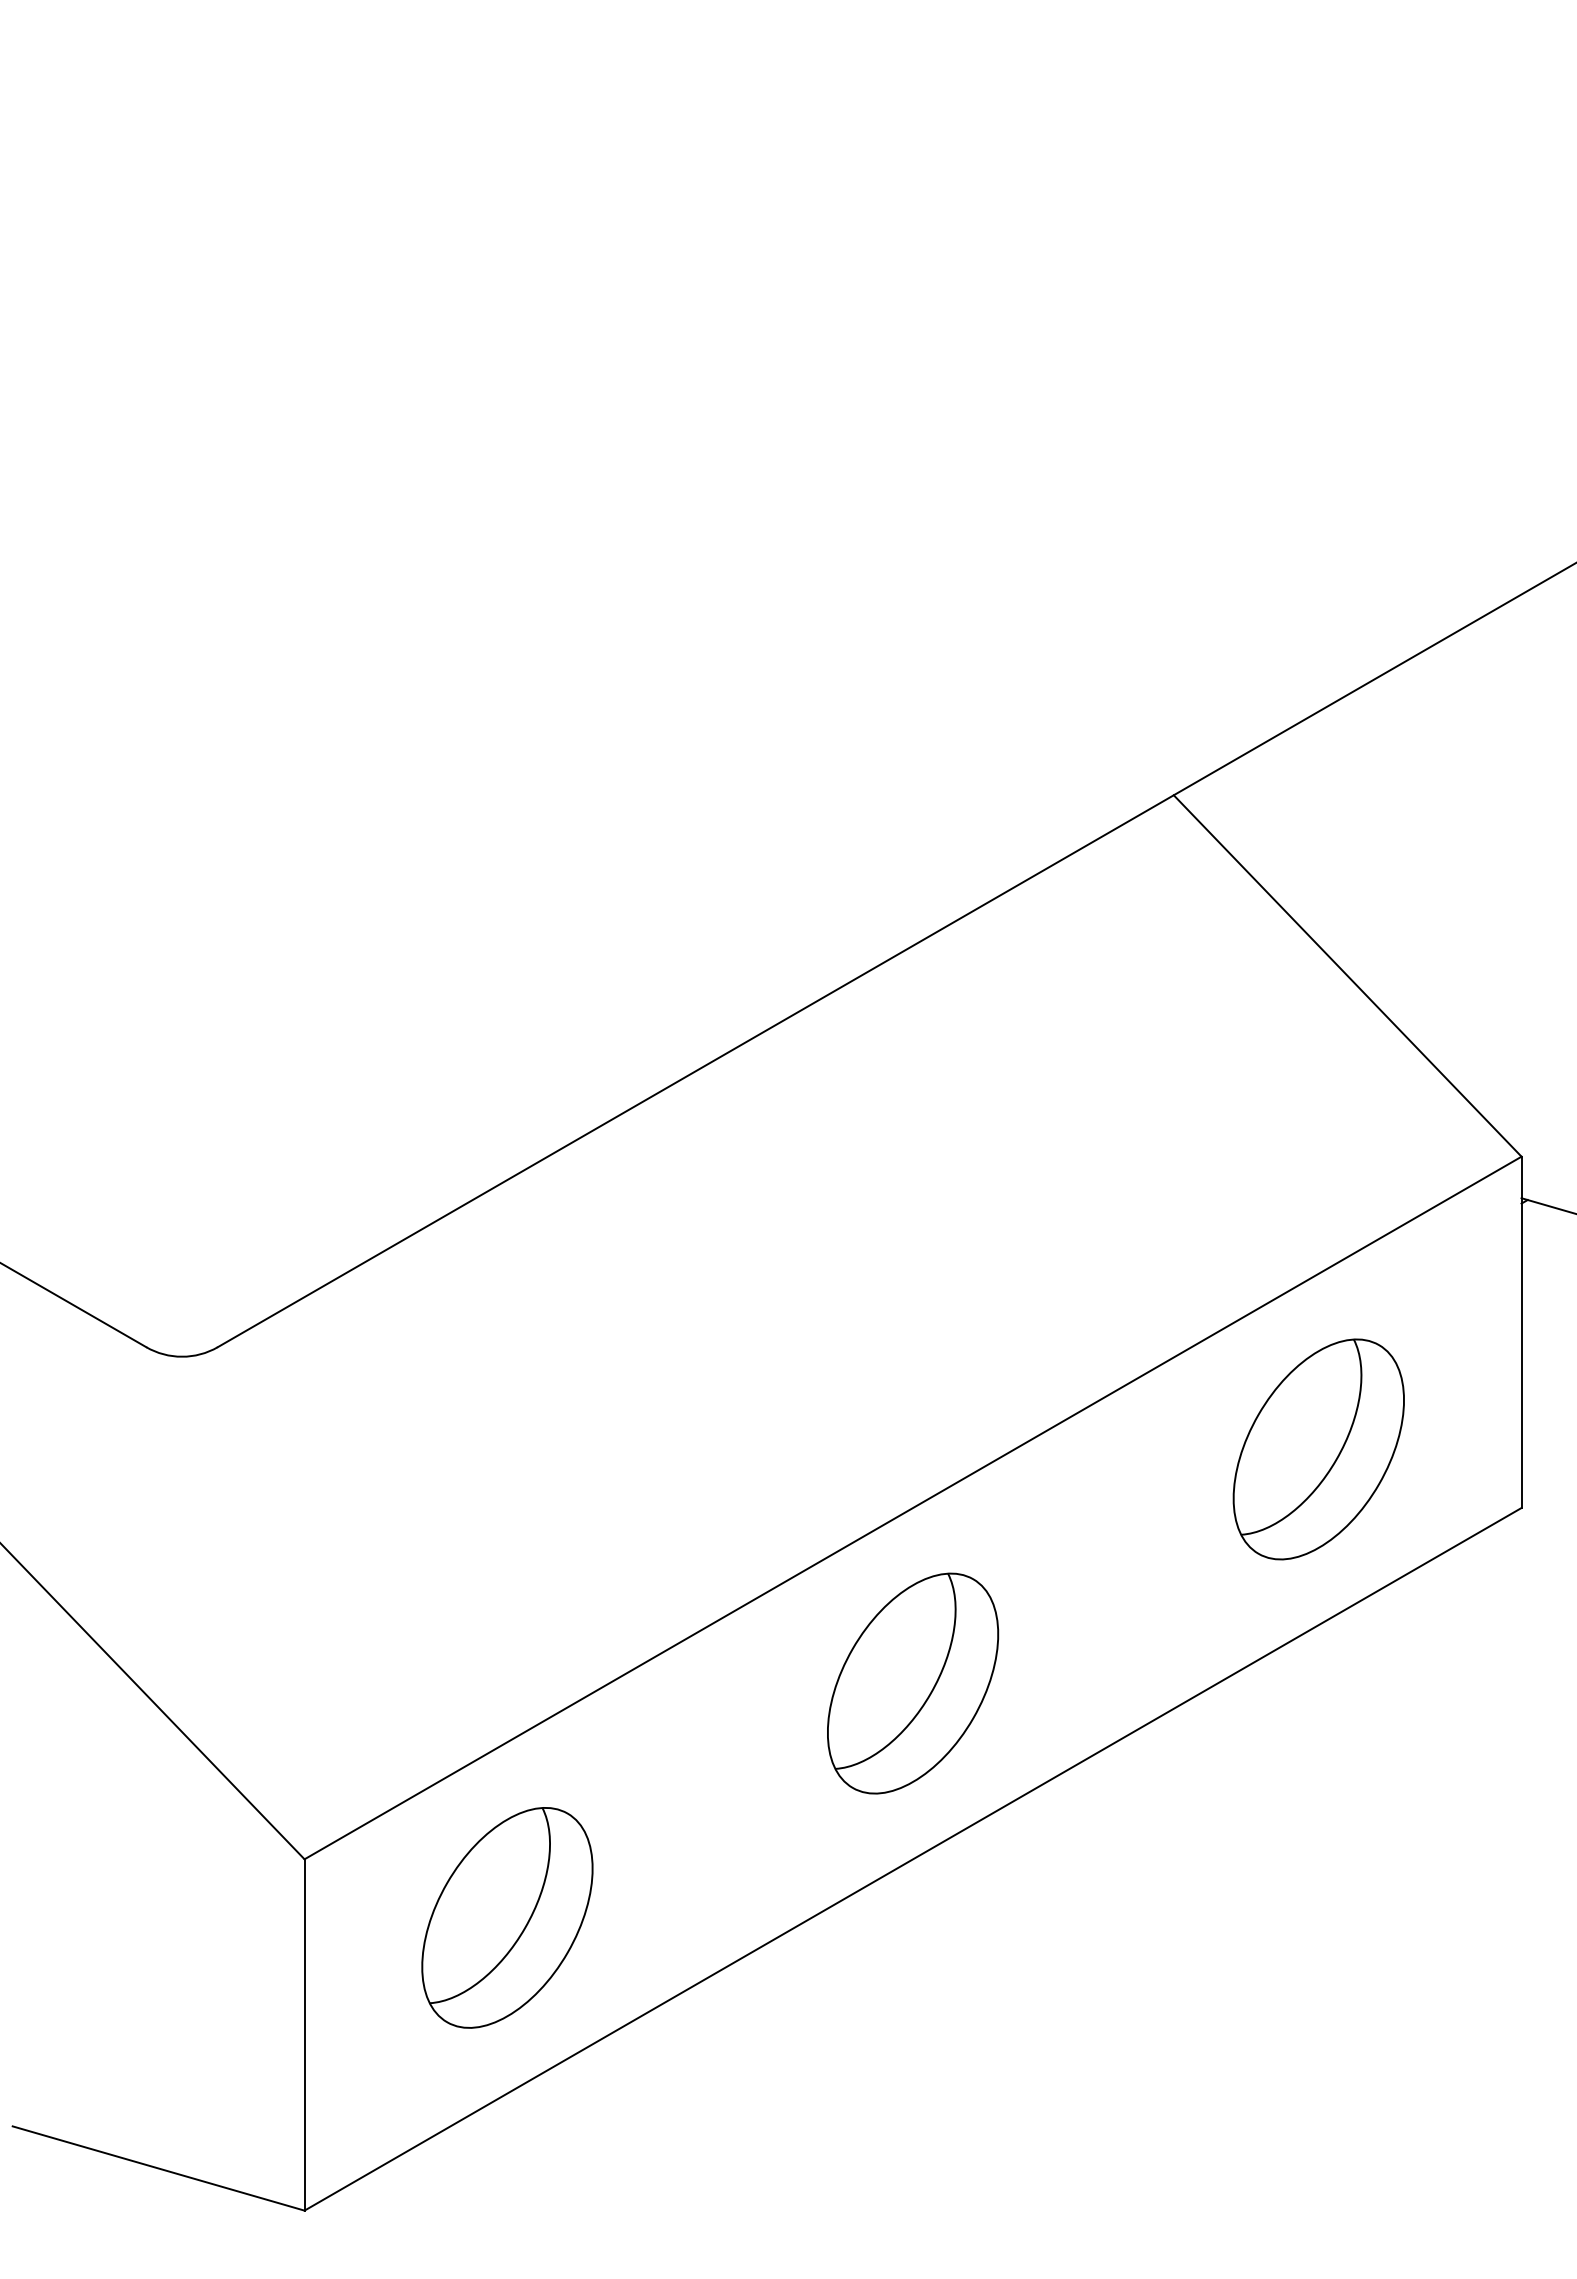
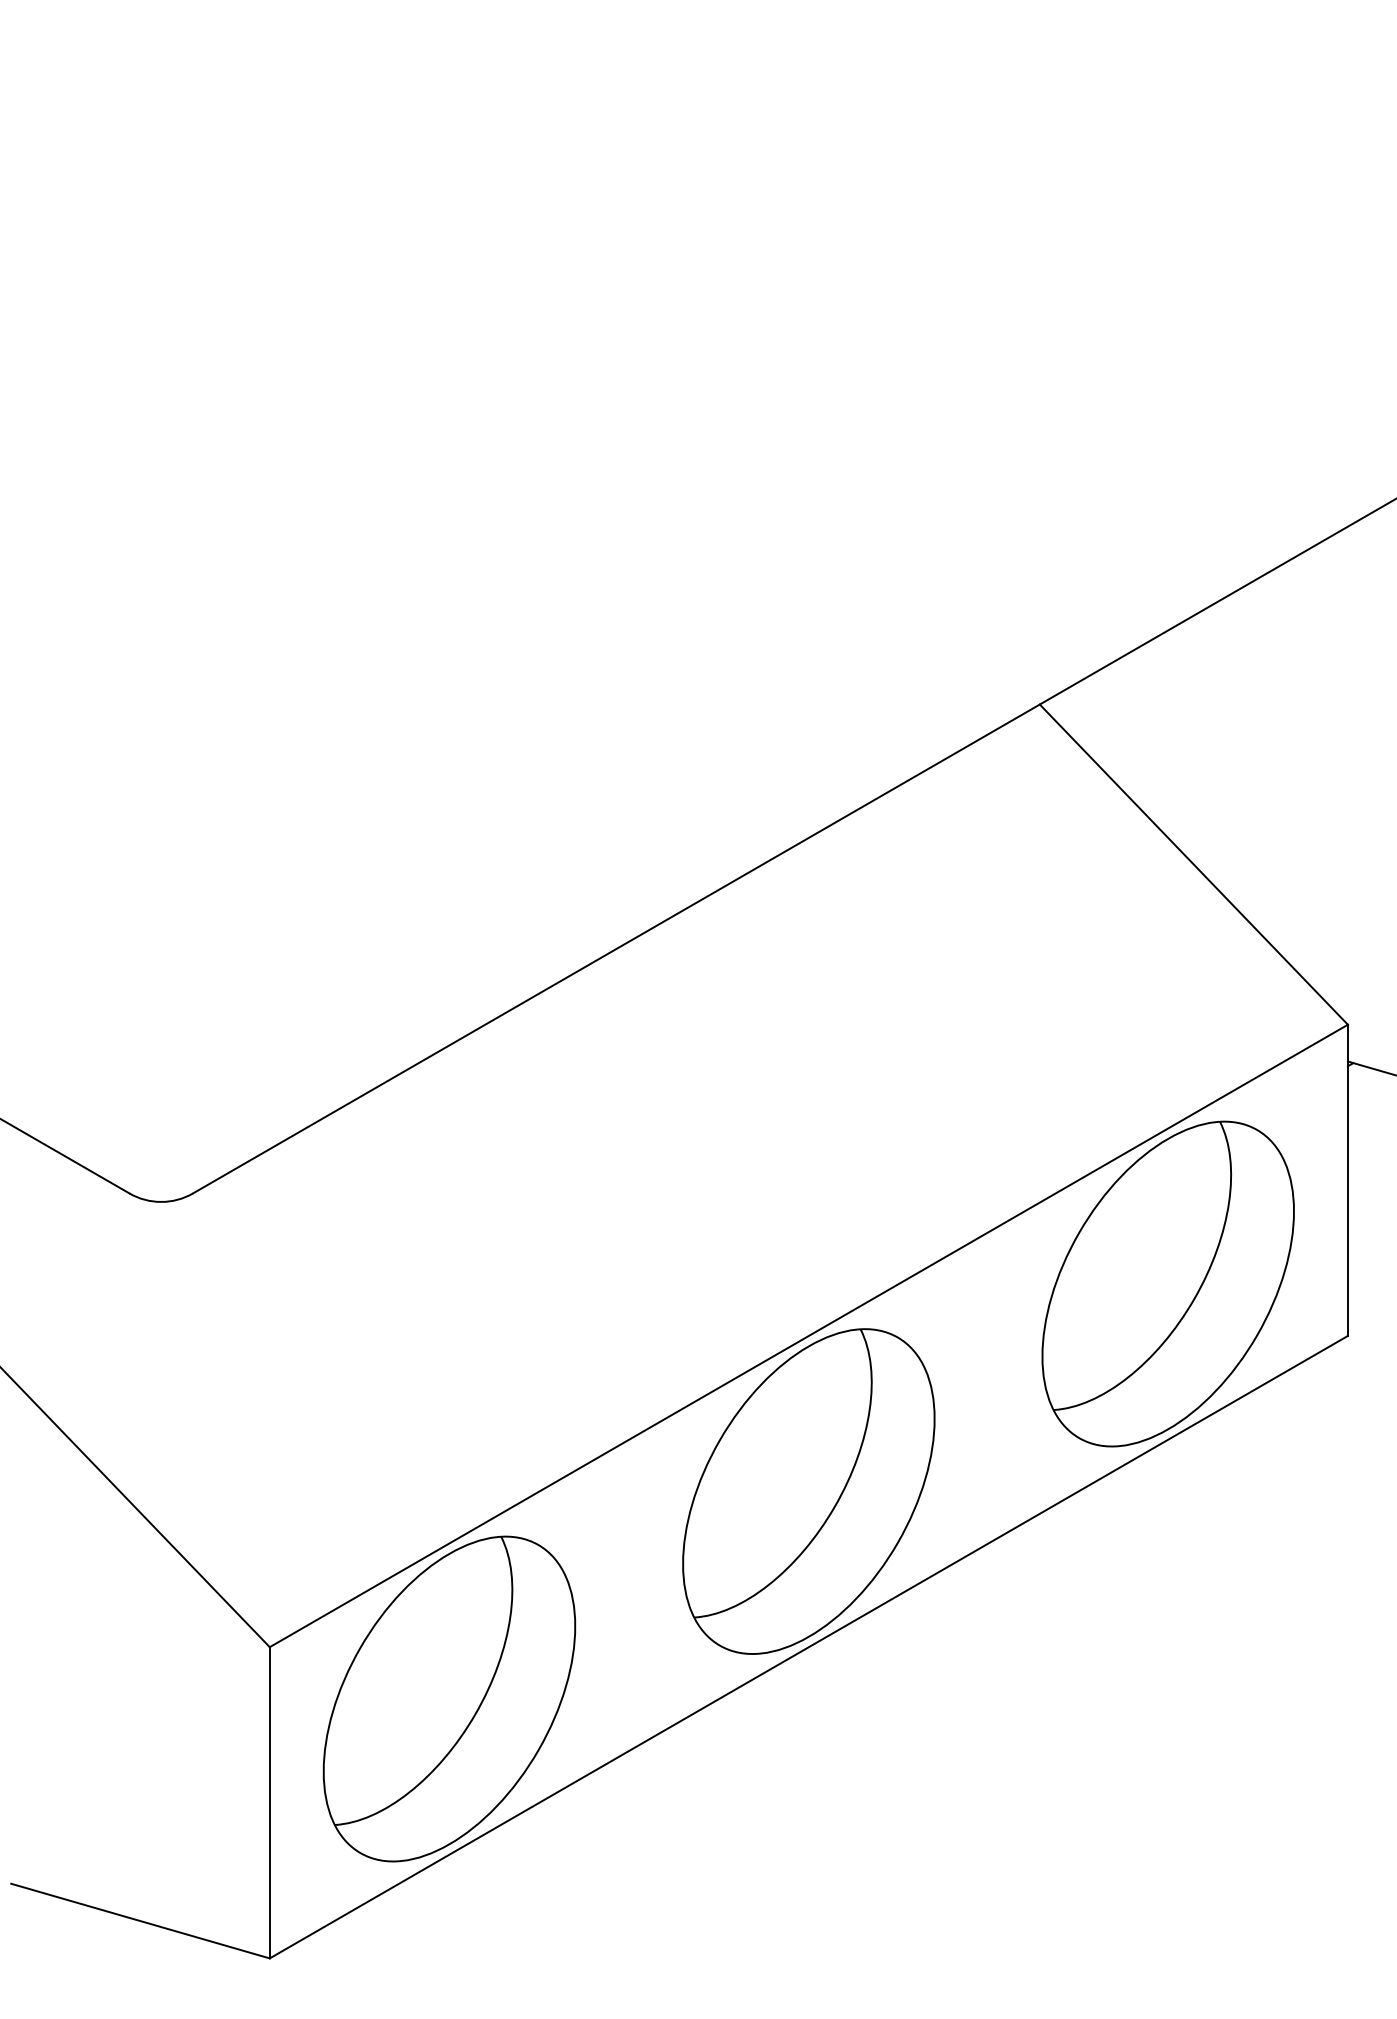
part: (1318, 1449) -> (1168, 1284), size x1.67
part: (912, 1683) -> (808, 1491), size x1.67
part: (507, 1917) -> (449, 1698), size x1.67

